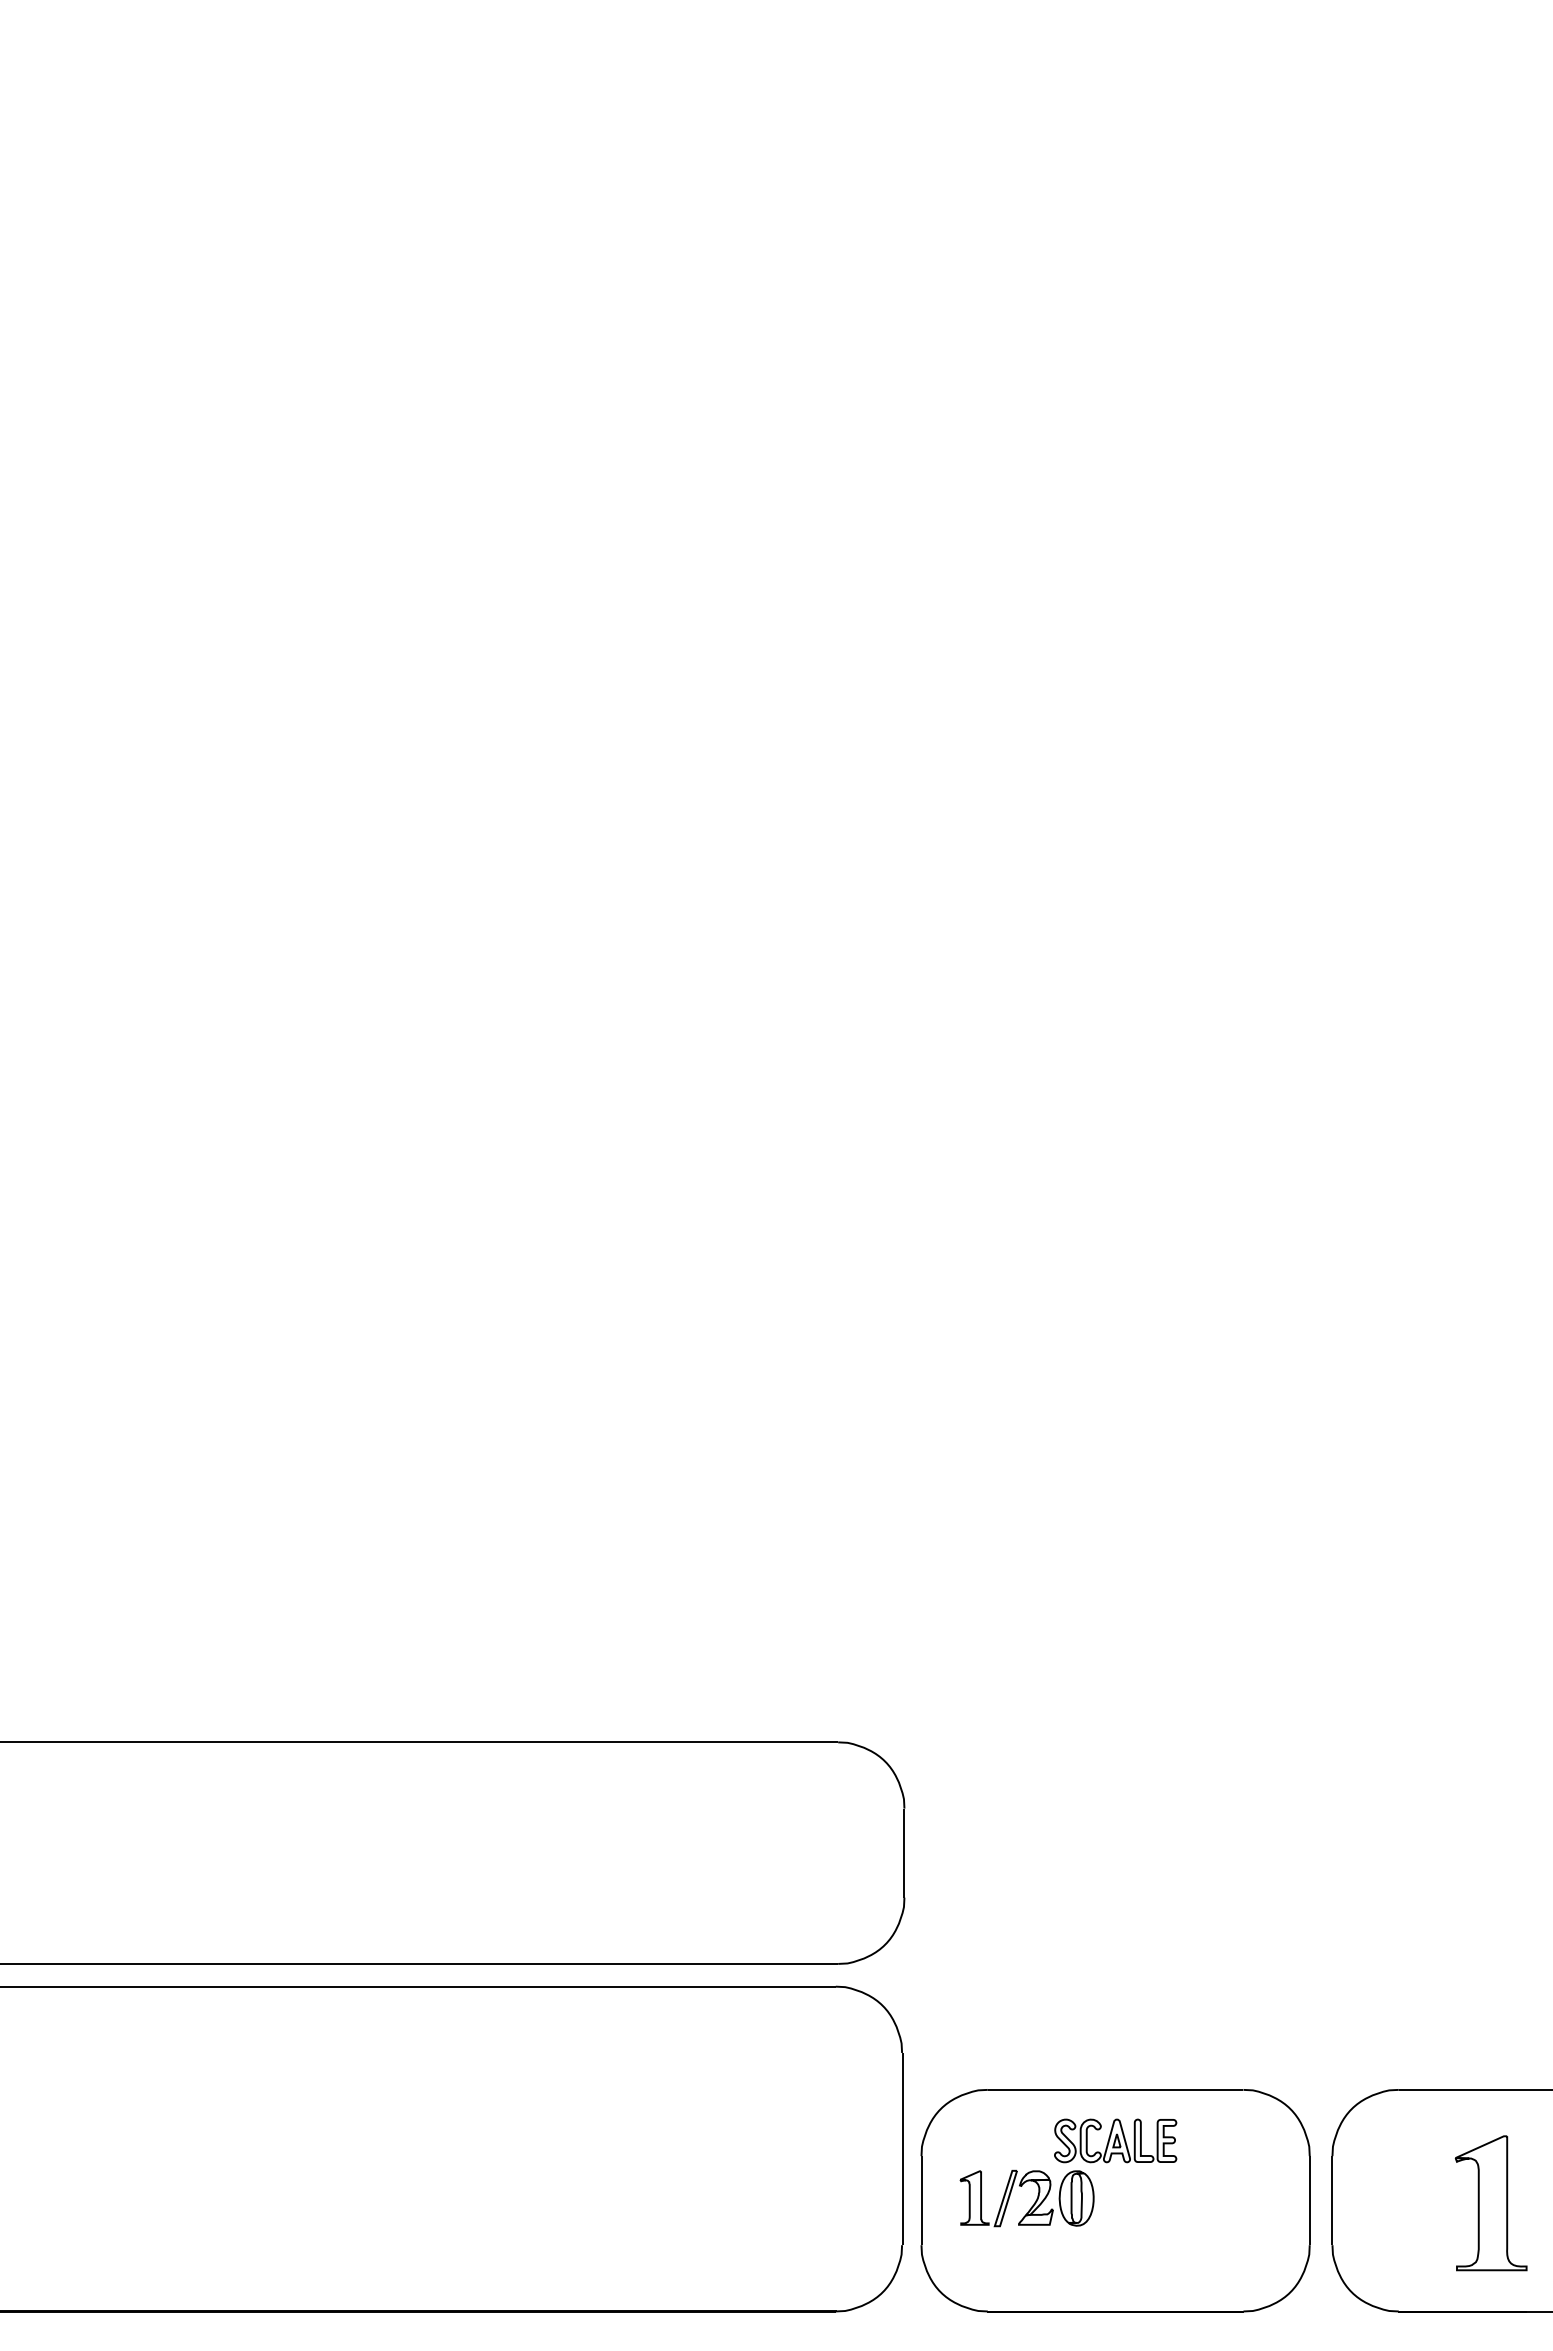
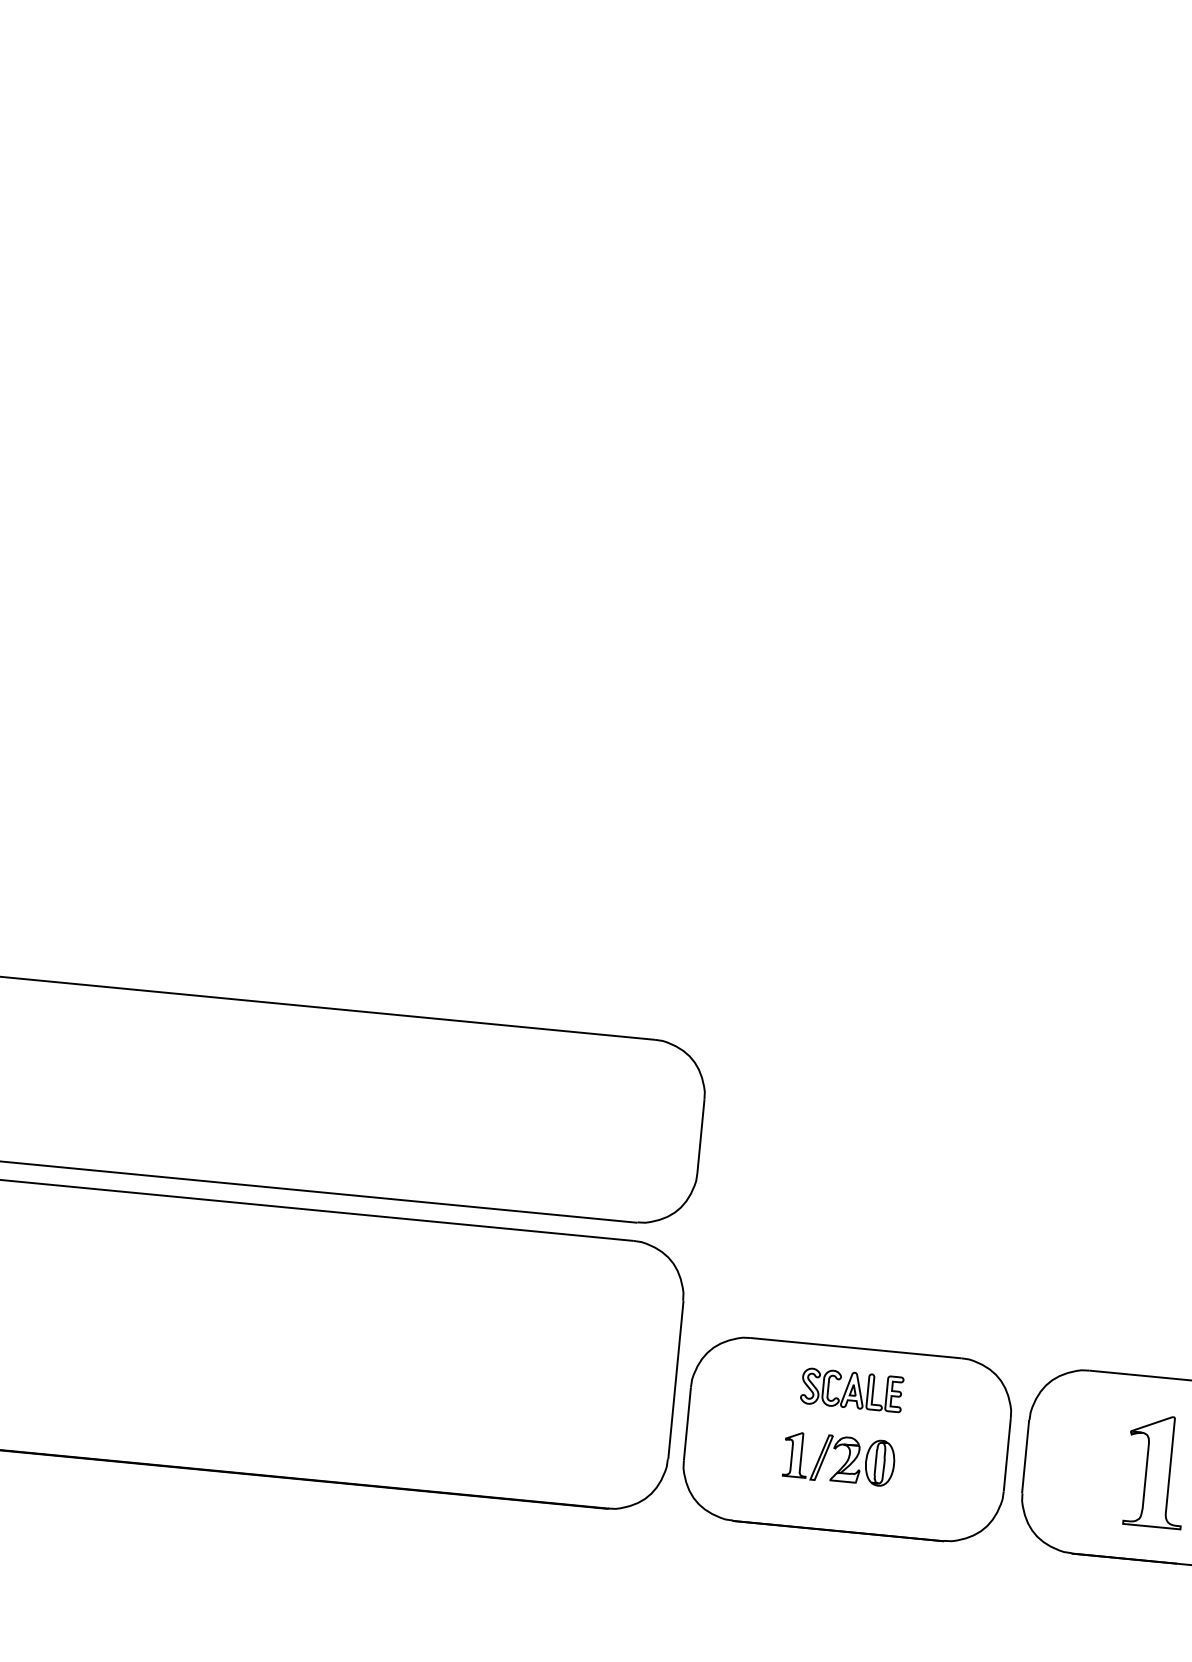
part: (1034, 2202) -> (844, 1463), moved

